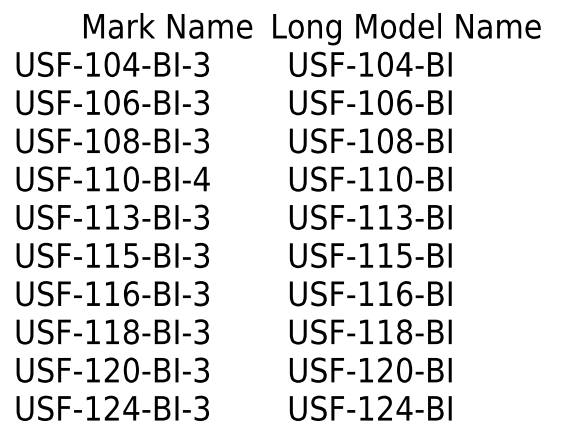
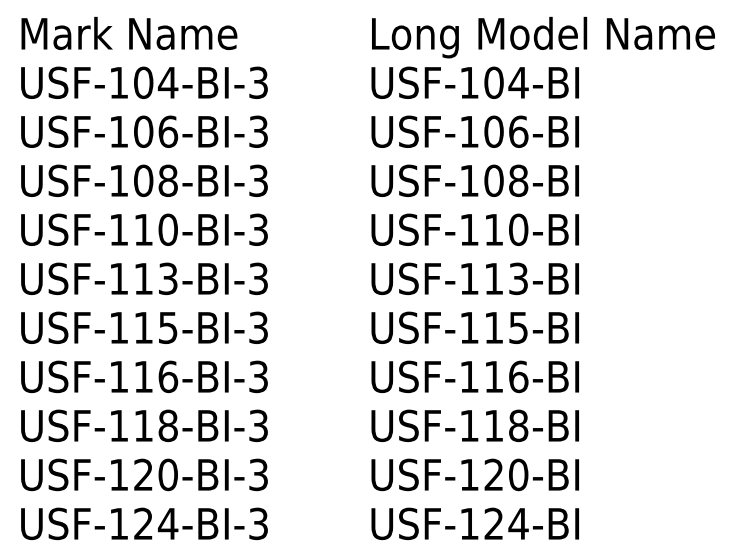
text: (168, 25) -> (129, 32), moved
text: (406, 29) -> (542, 38), moved
text: (201, 178) -> (258, 229), USF-110-BI-4 -> USF-110-BI-3

